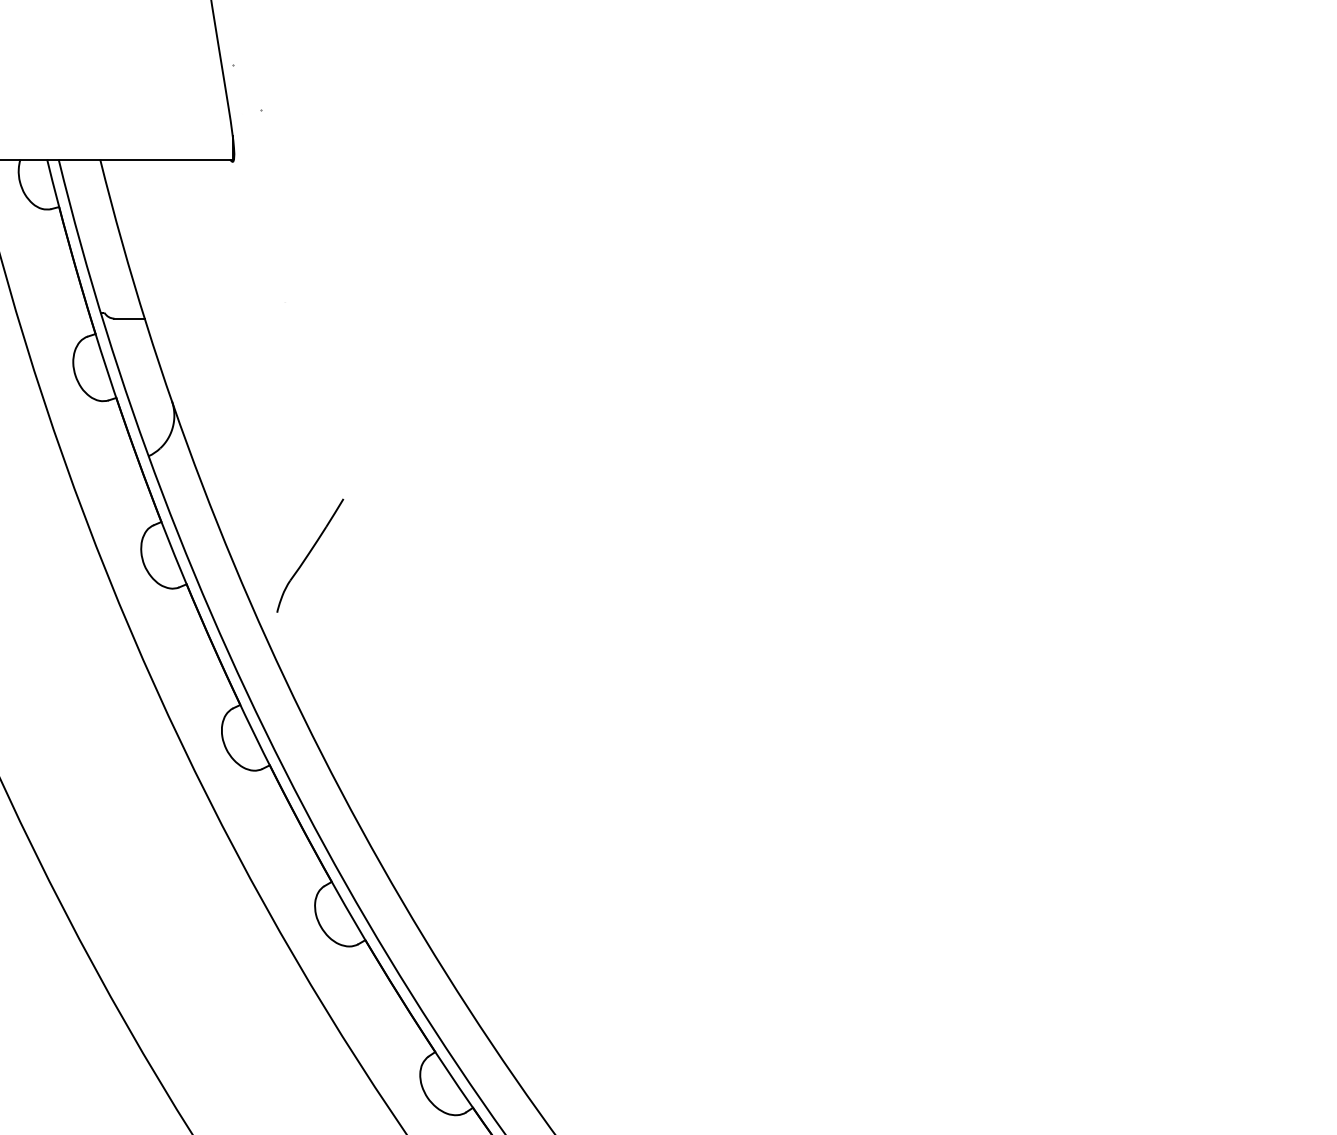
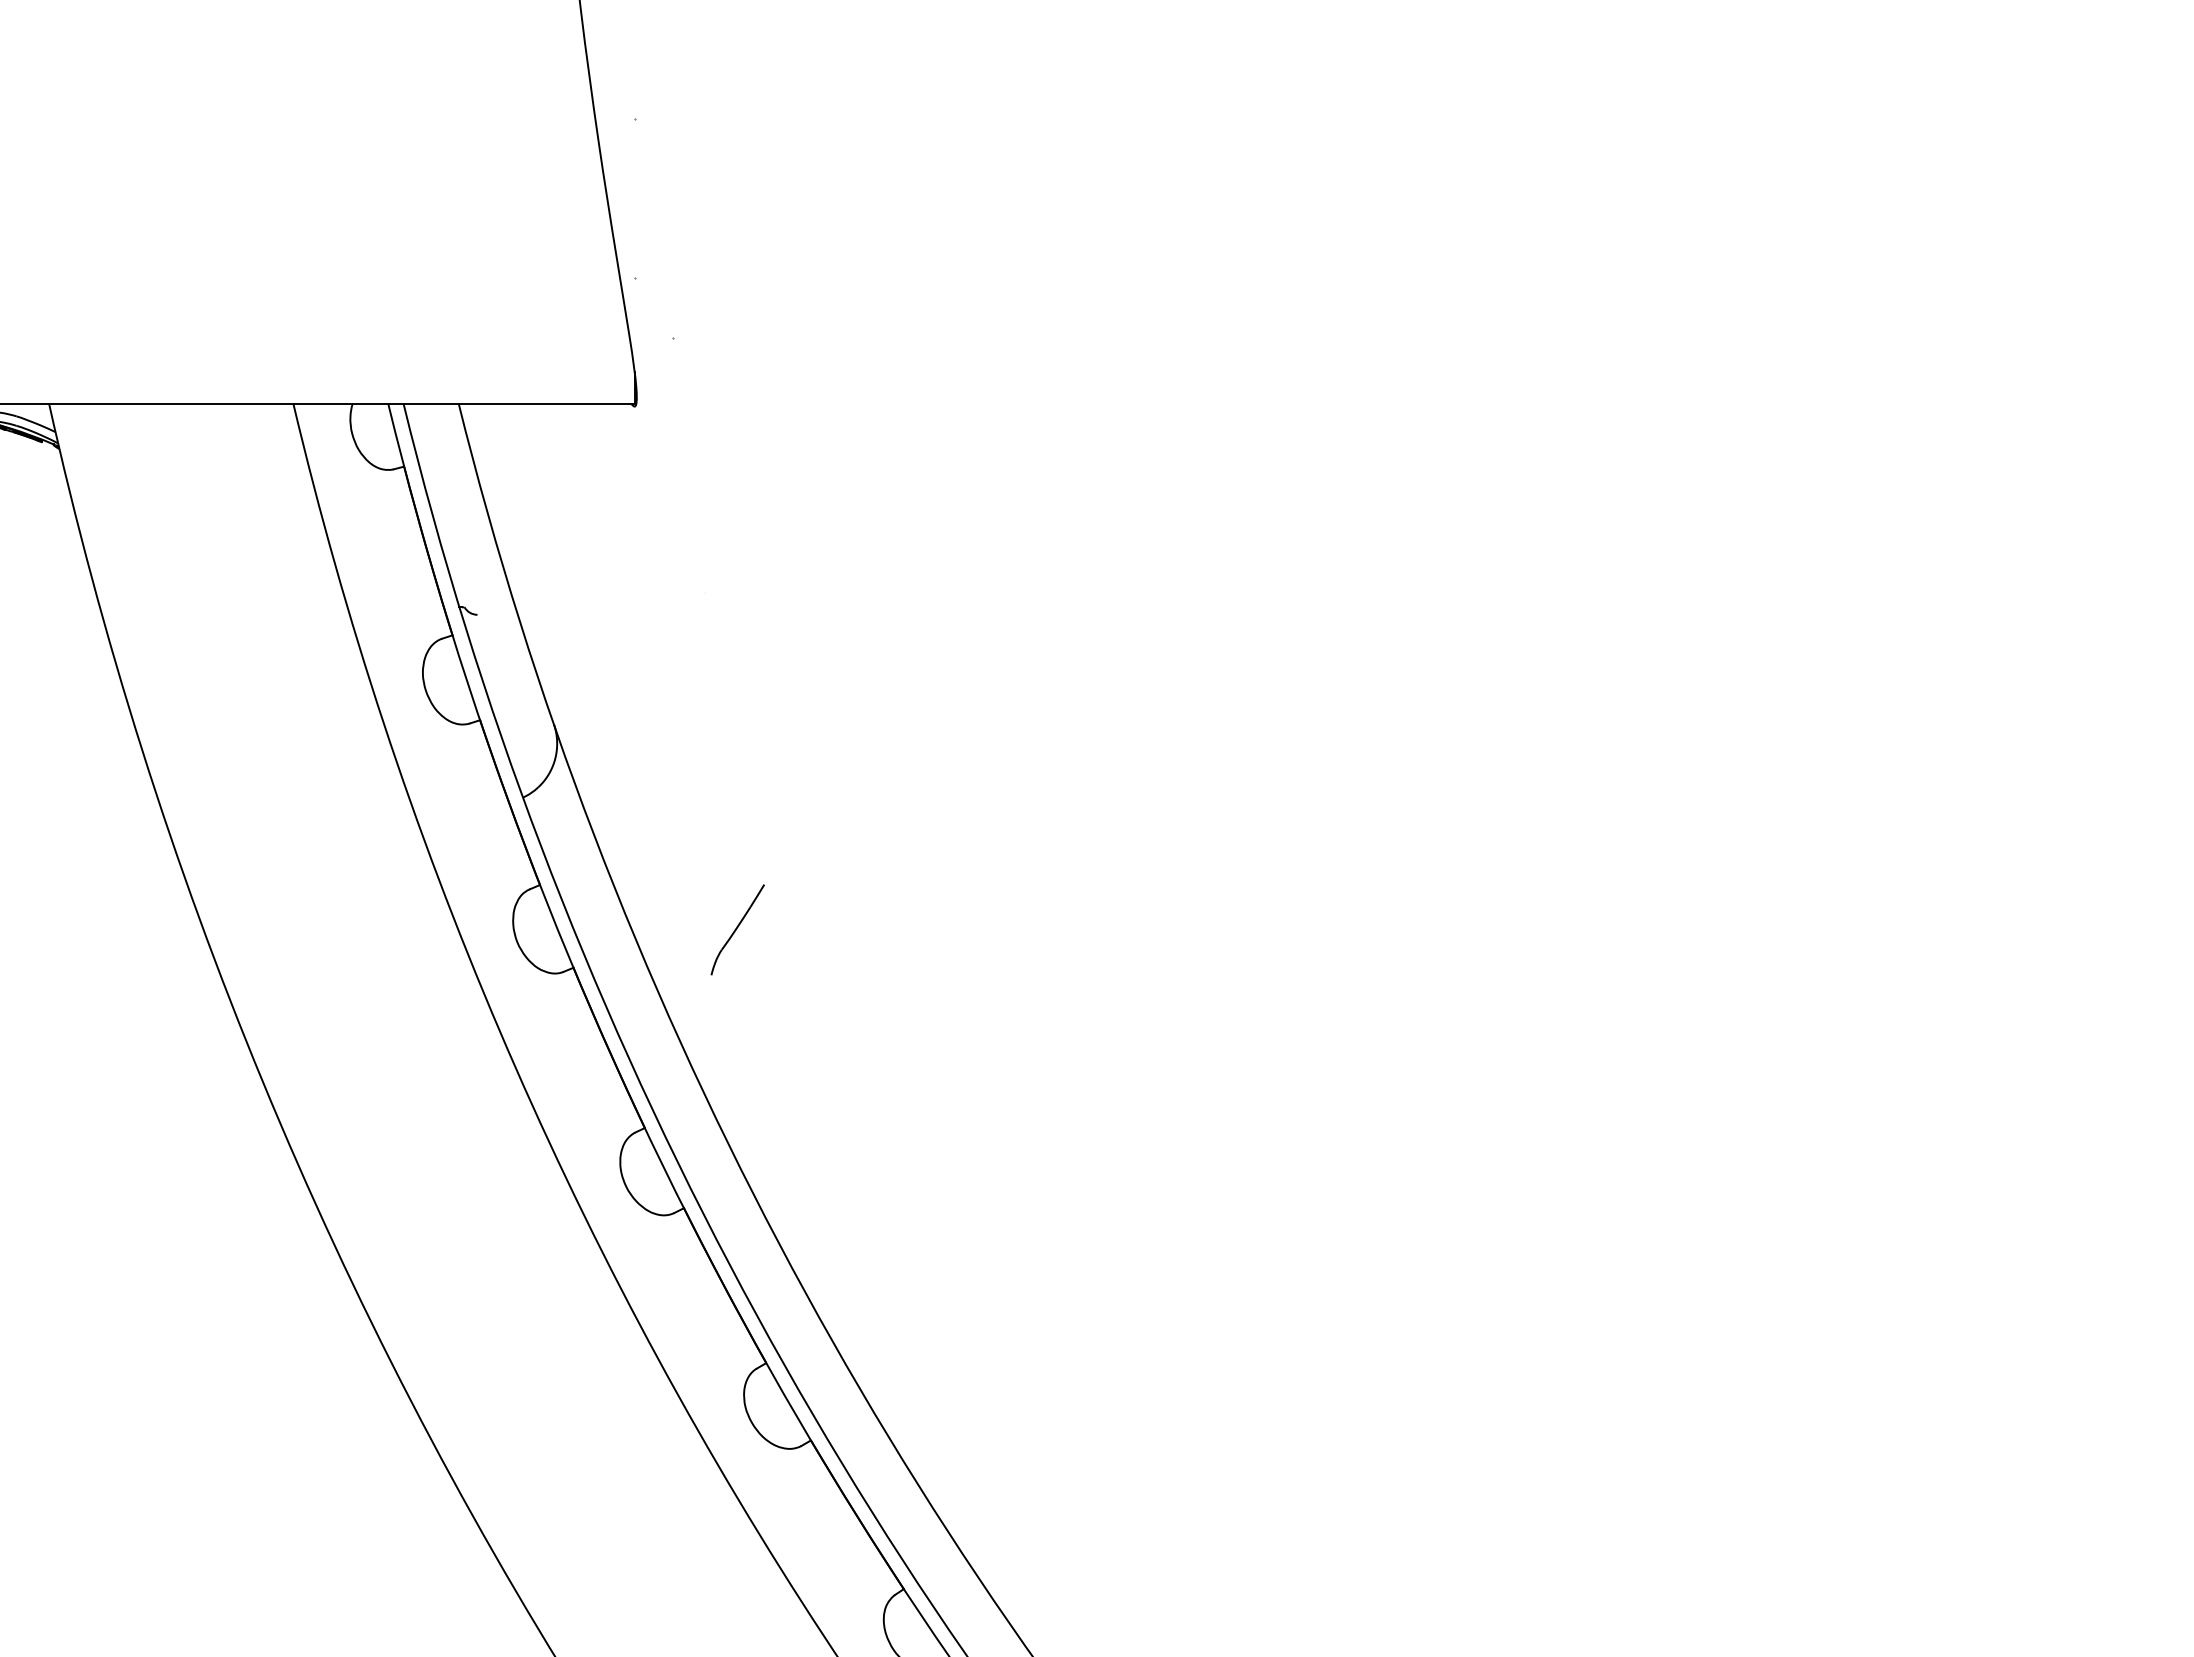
line: (129, 318) -> (497, 614), removed
part: (310, 555) -> (737, 929), size x0.6

